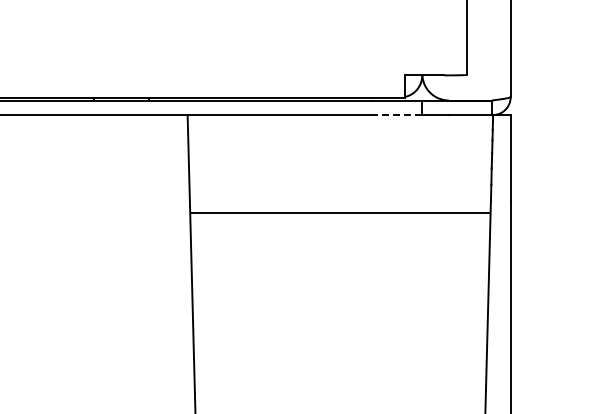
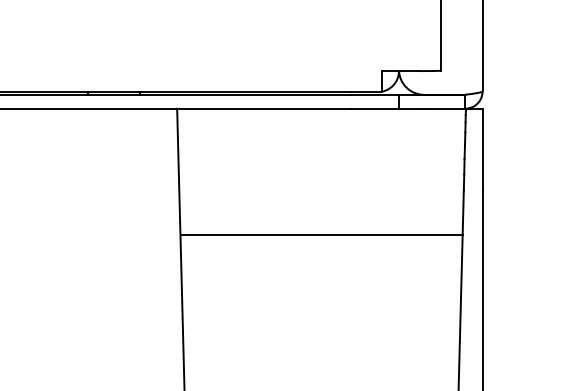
line: (396, 115) -> (374, 109), dashed -> solid
line: (340, 213) -> (321, 234), moved

